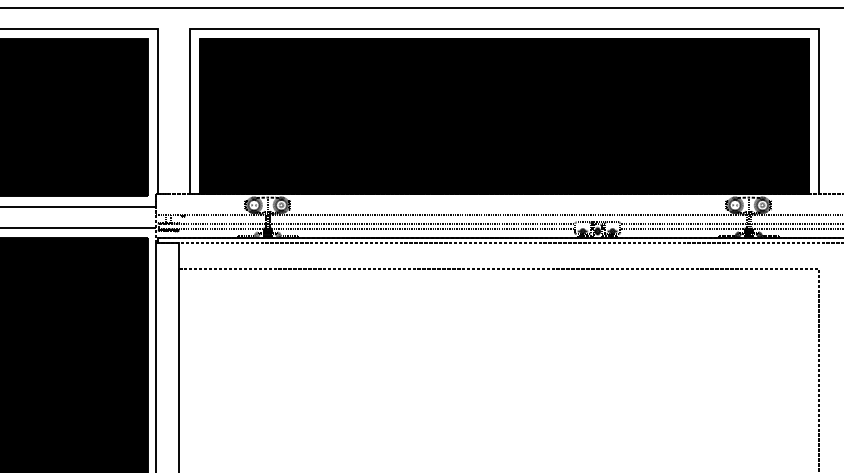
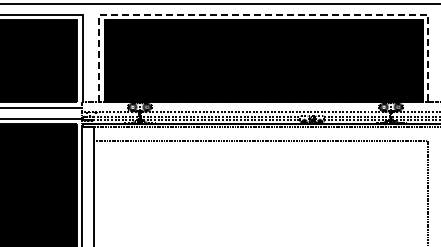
line: (506, 27) -> (264, 14), solid -> dashed

